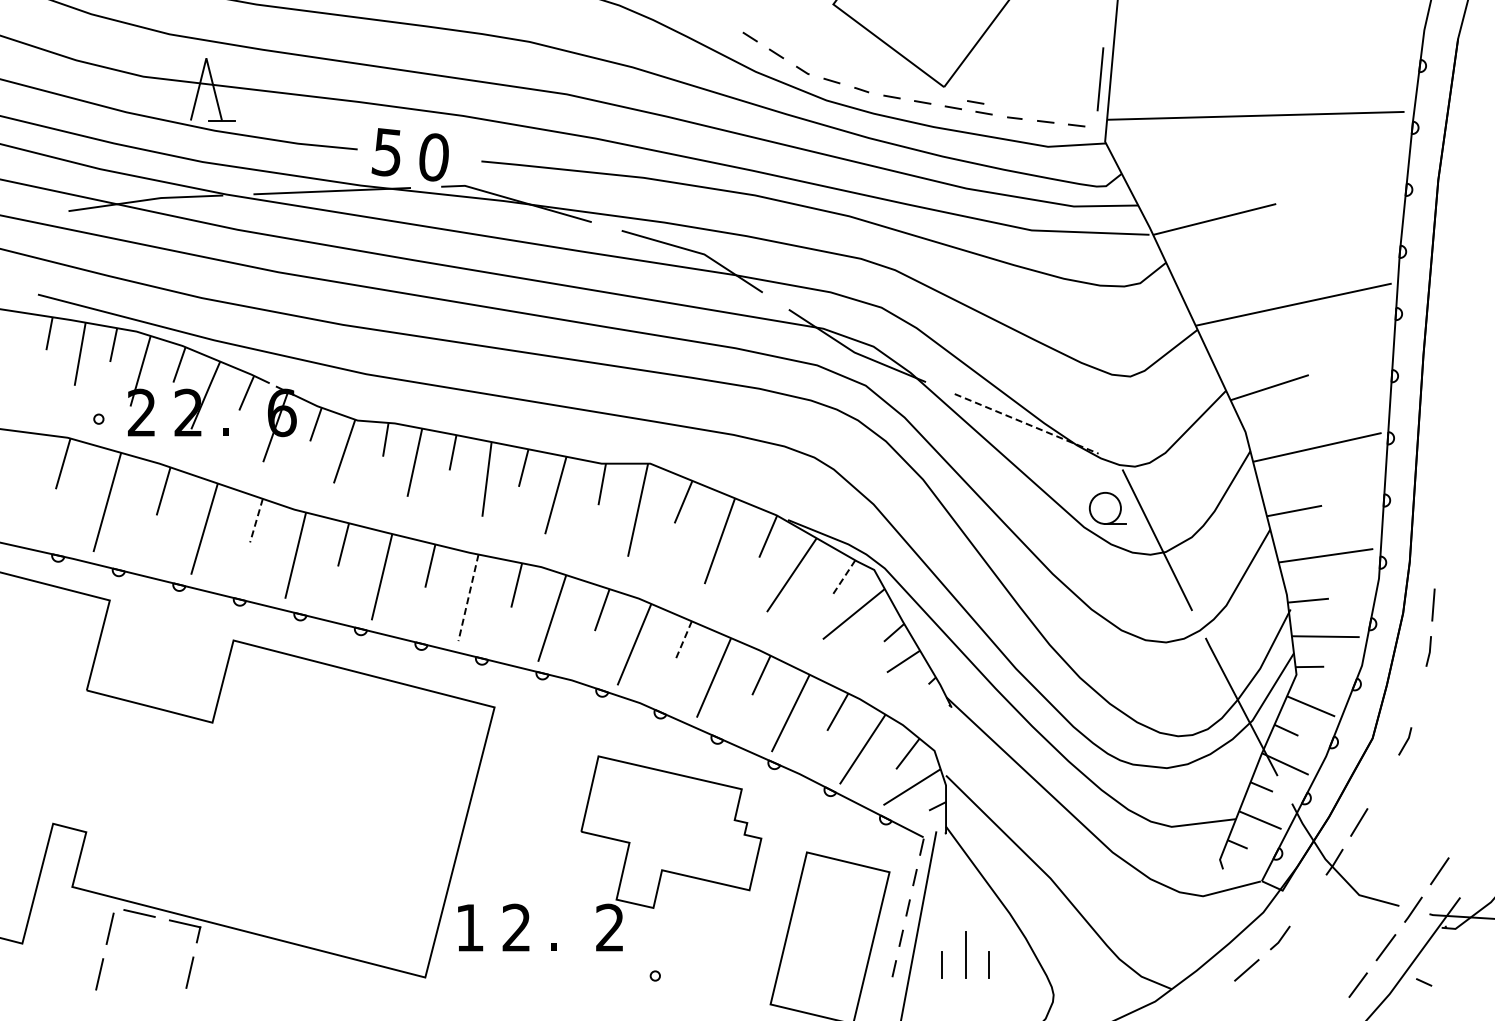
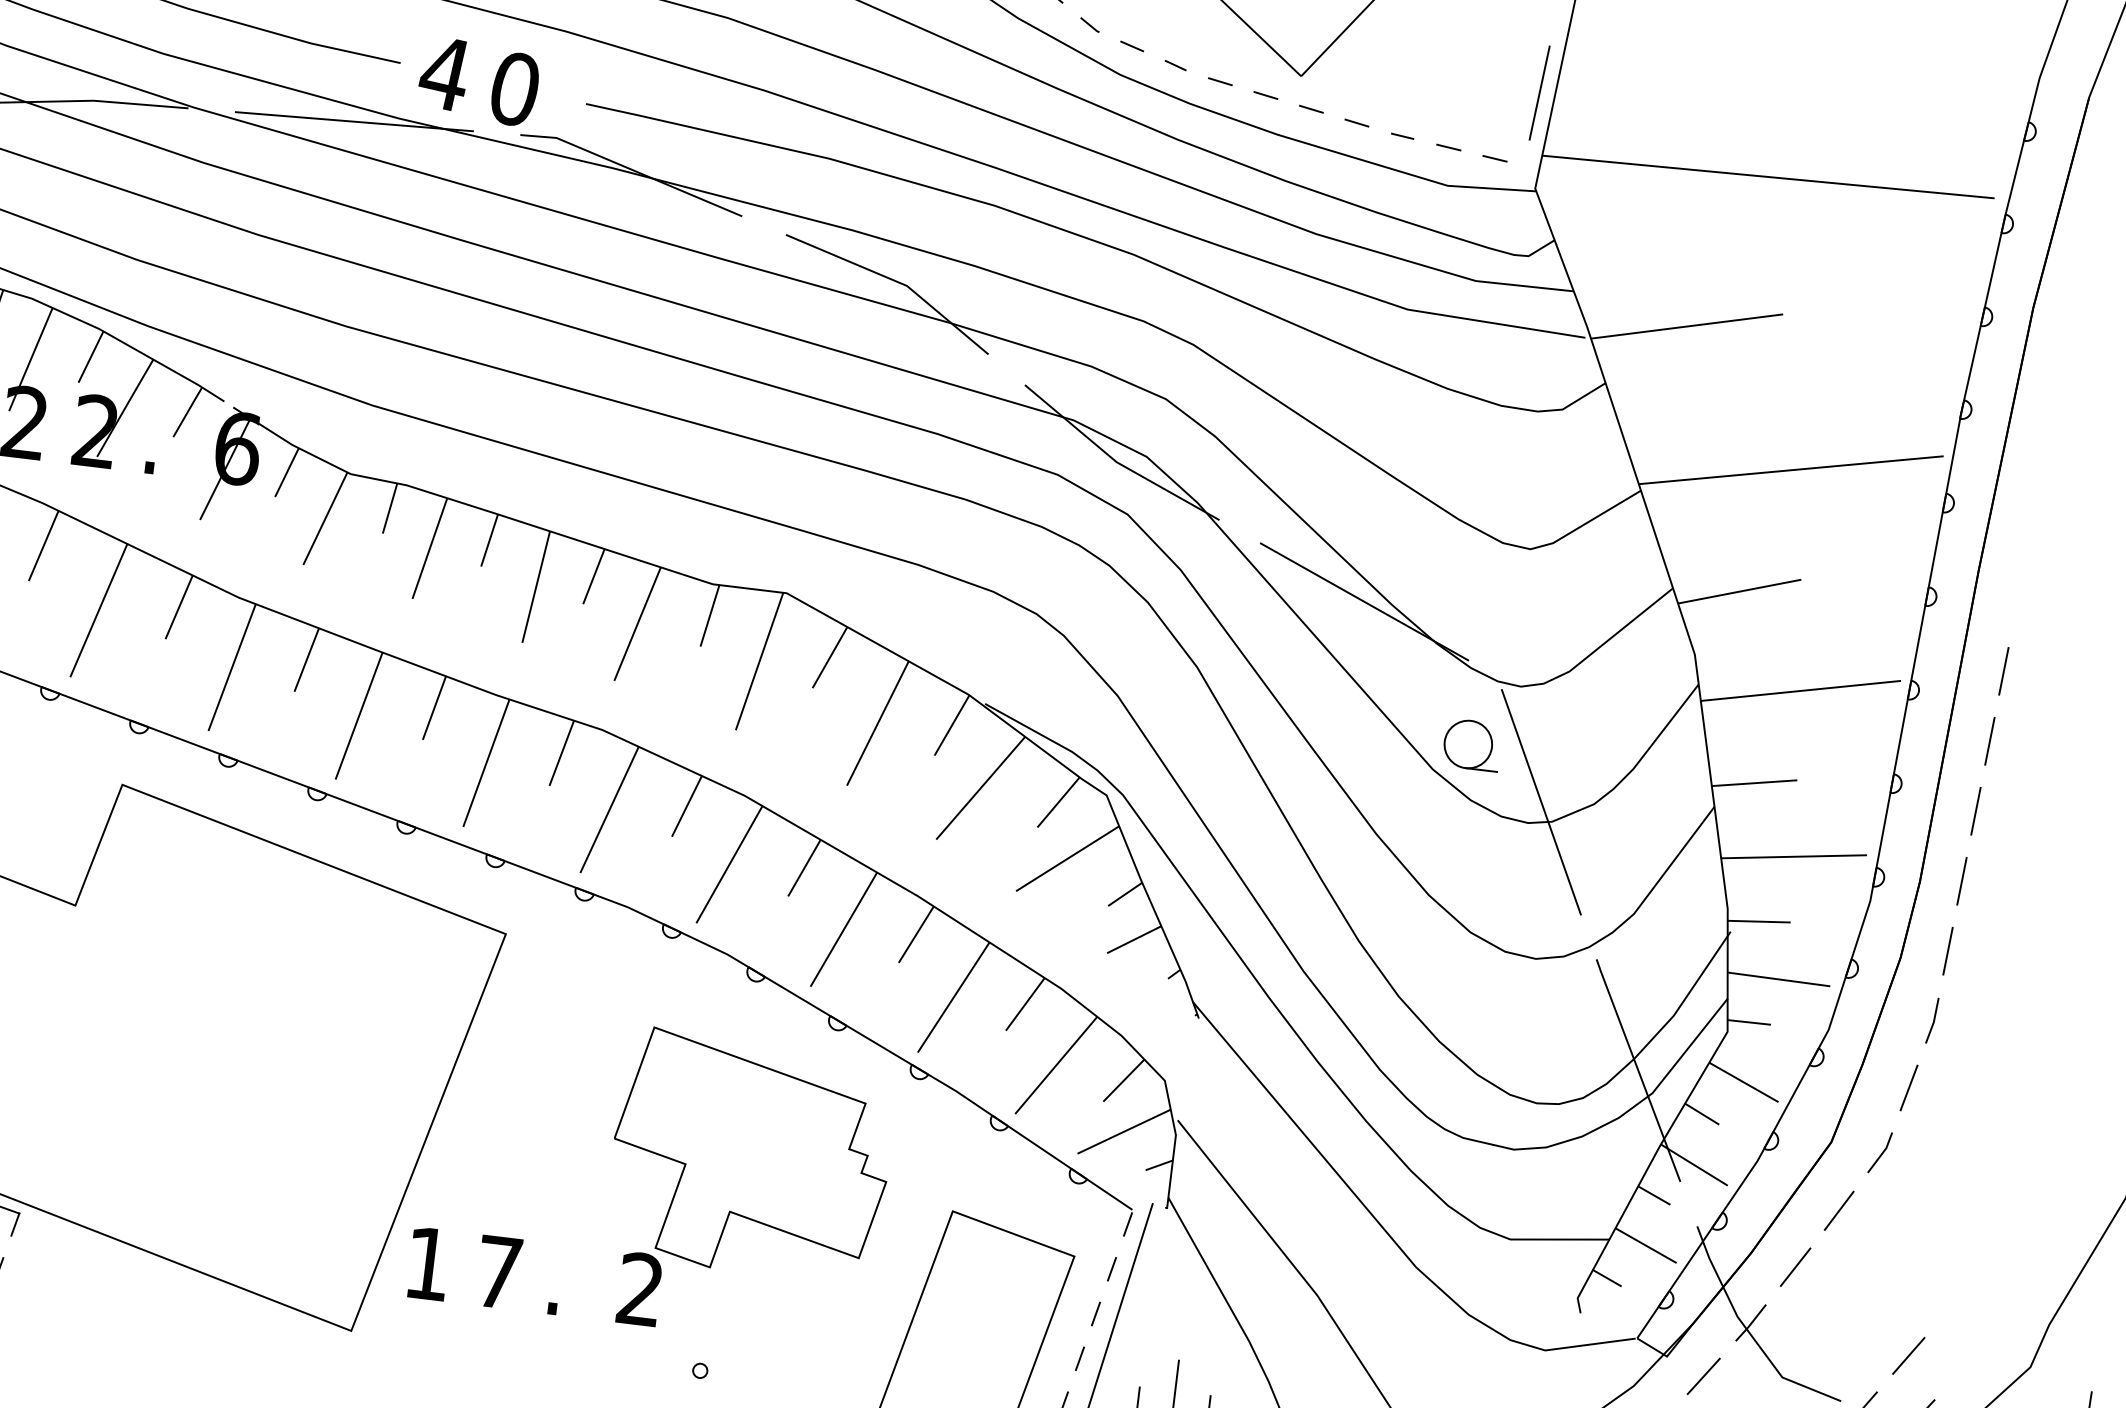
line: (975, 102) -> (1345, 105), removed
text: (386, 152) -> (443, 73), 5 -> 4
line: (1447, 418) -> (2003, 670), added
line: (1026, 423) -> (1364, 601), dashed -> solid
line: (1444, 464) -> (1990, 740), added
line: (1440, 511) -> (1975, 810), added
line: (256, 520) -> (179, 607), dashed -> solid
line: (1436, 557) -> (1961, 879), added
line: (843, 578) -> (1058, 802), dashed -> solid
line: (468, 598) -> (486, 764), dashed -> solid
line: (683, 641) -> (804, 868), dashed -> solid
line: (1418, 696) -> (1908, 1087), added
line: (1382, 781) -> (1838, 1209), added
line: (1308, 900) -> (1704, 1376), added
text: (516, 927) -> (498, 1271), 2 -> 7

